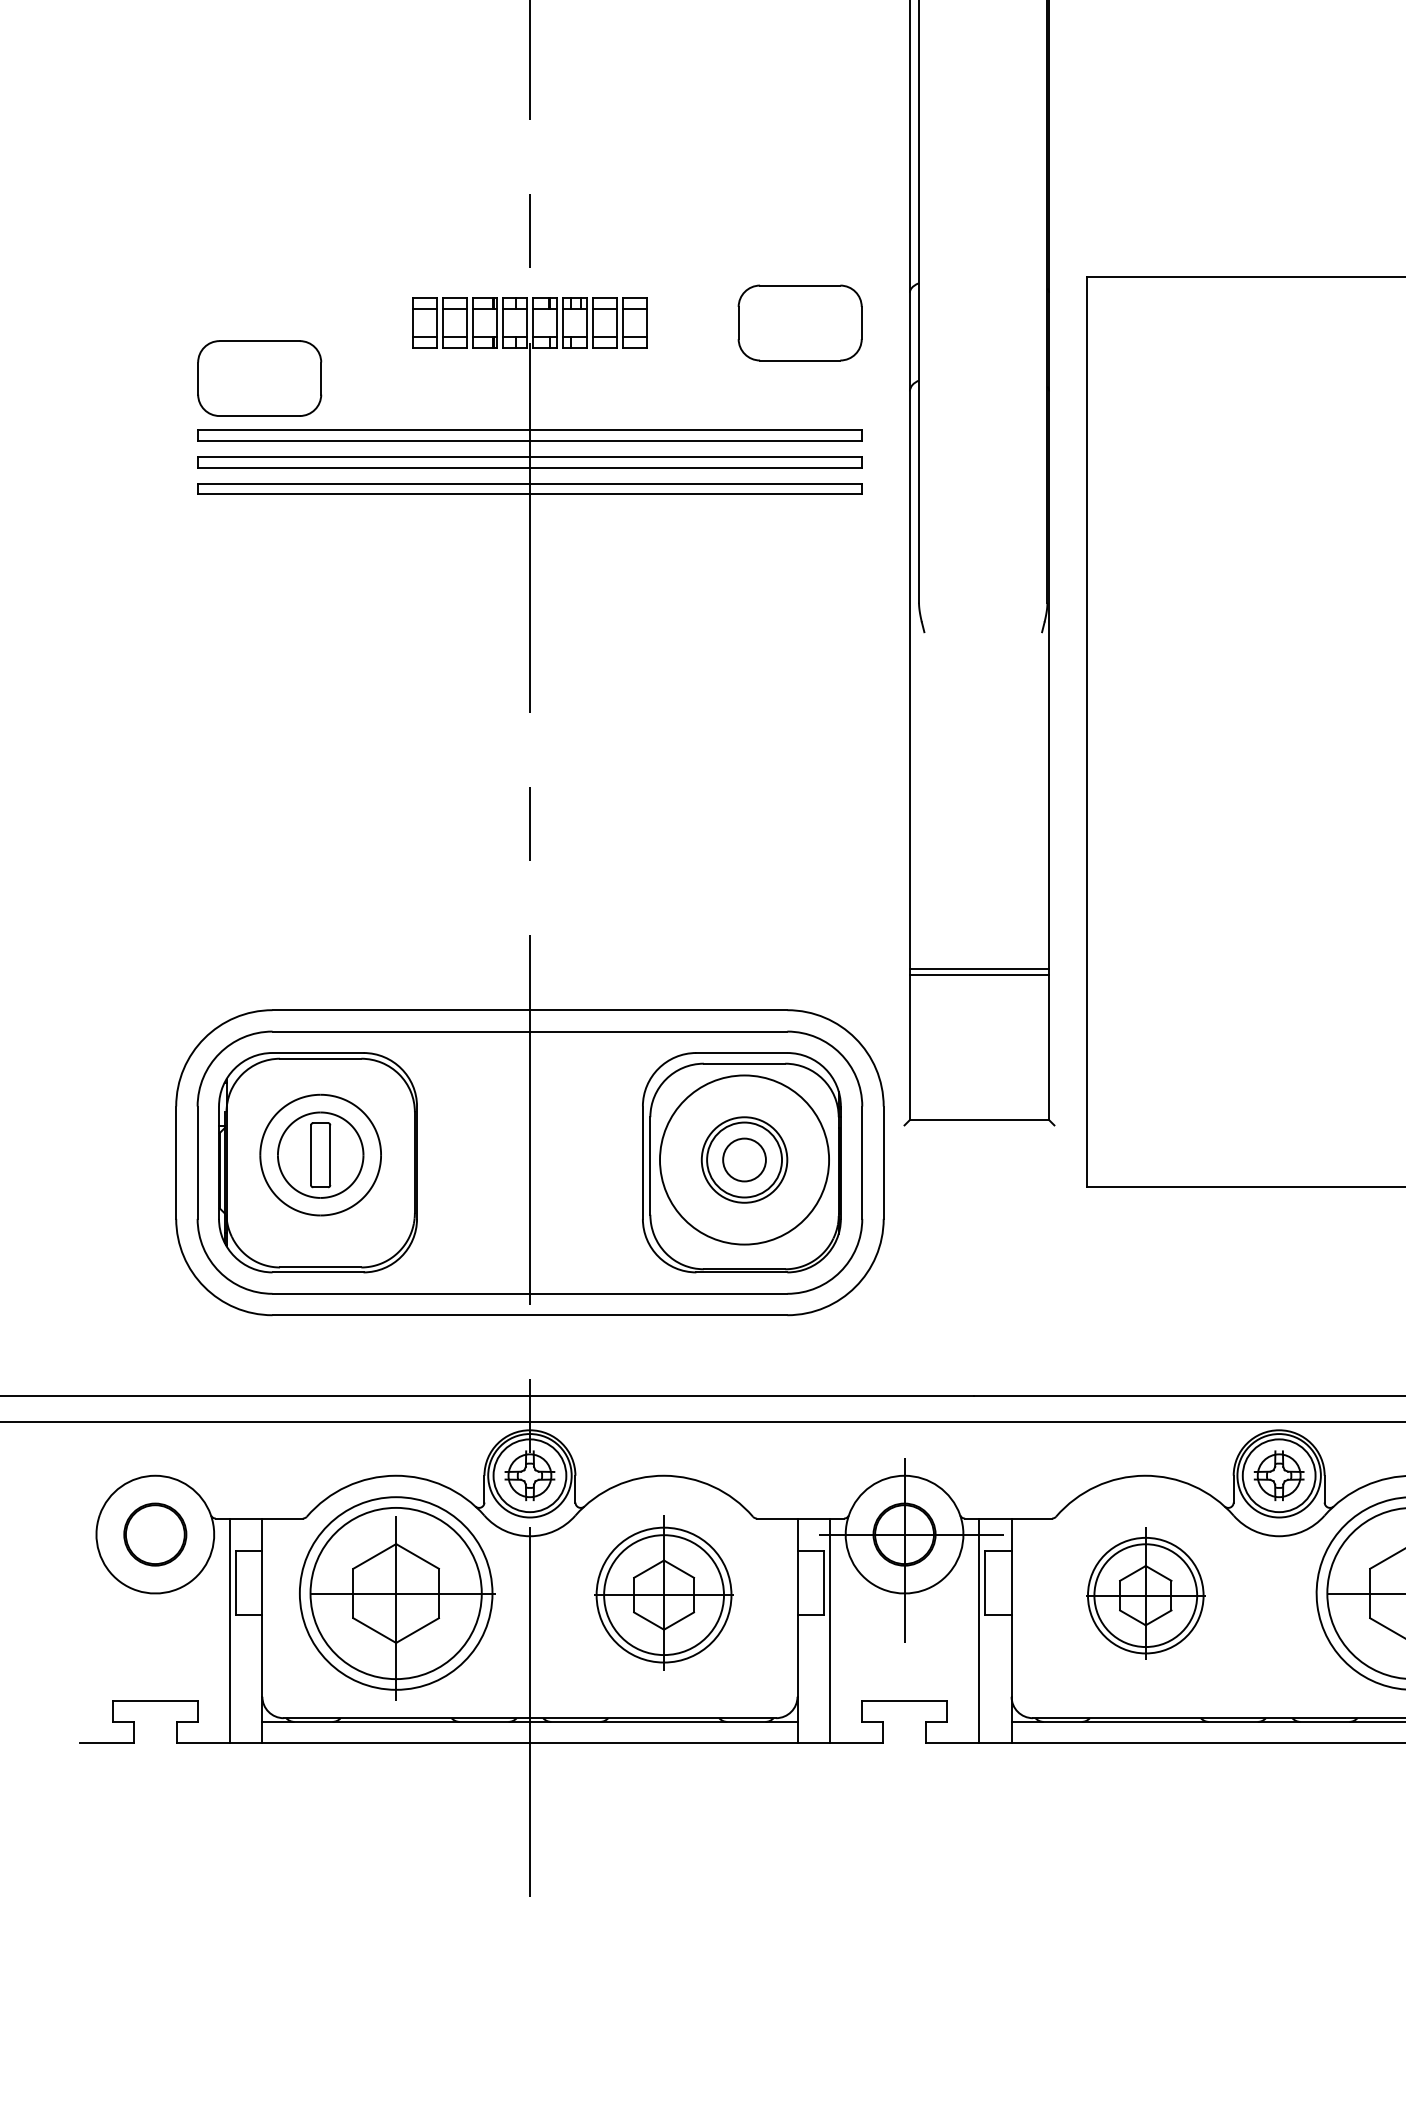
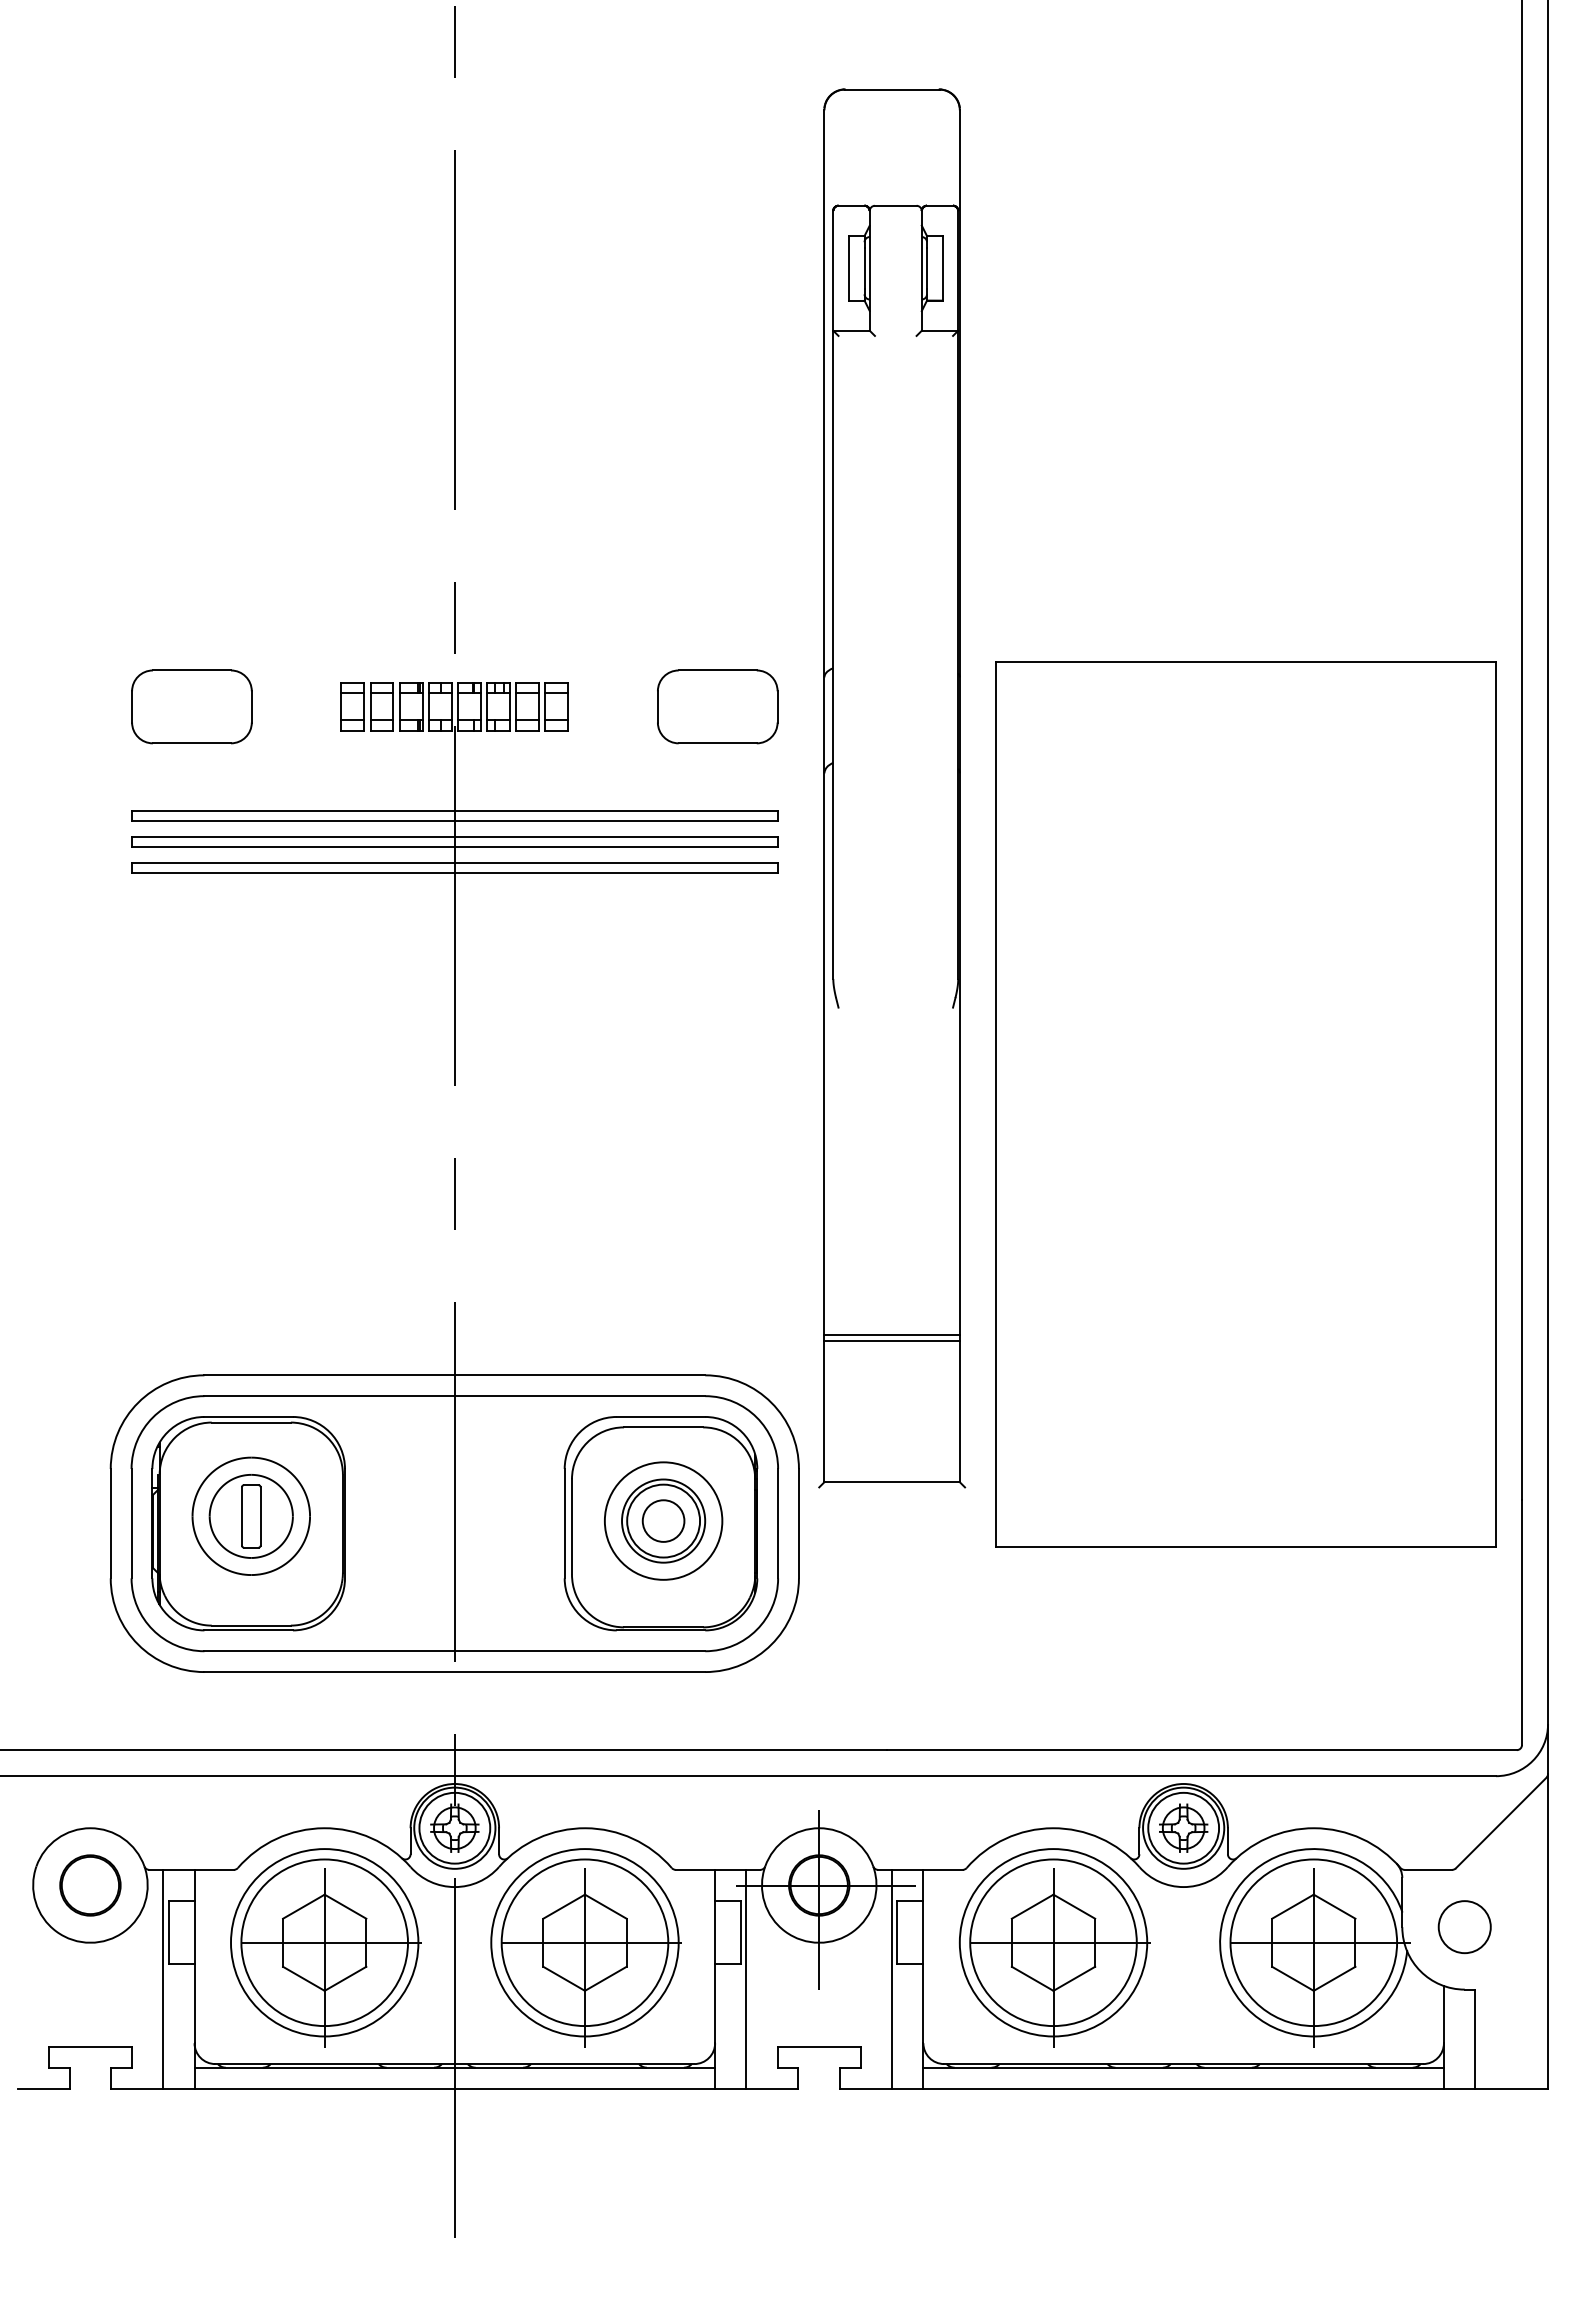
part: (259, 378) -> (191, 706), moved
circle: (744, 1159) -> (663, 1520), size x0.71
part: (664, 1598) -> (585, 1947), size x1.43
part: (1146, 1598) -> (1054, 1947), size x1.67

